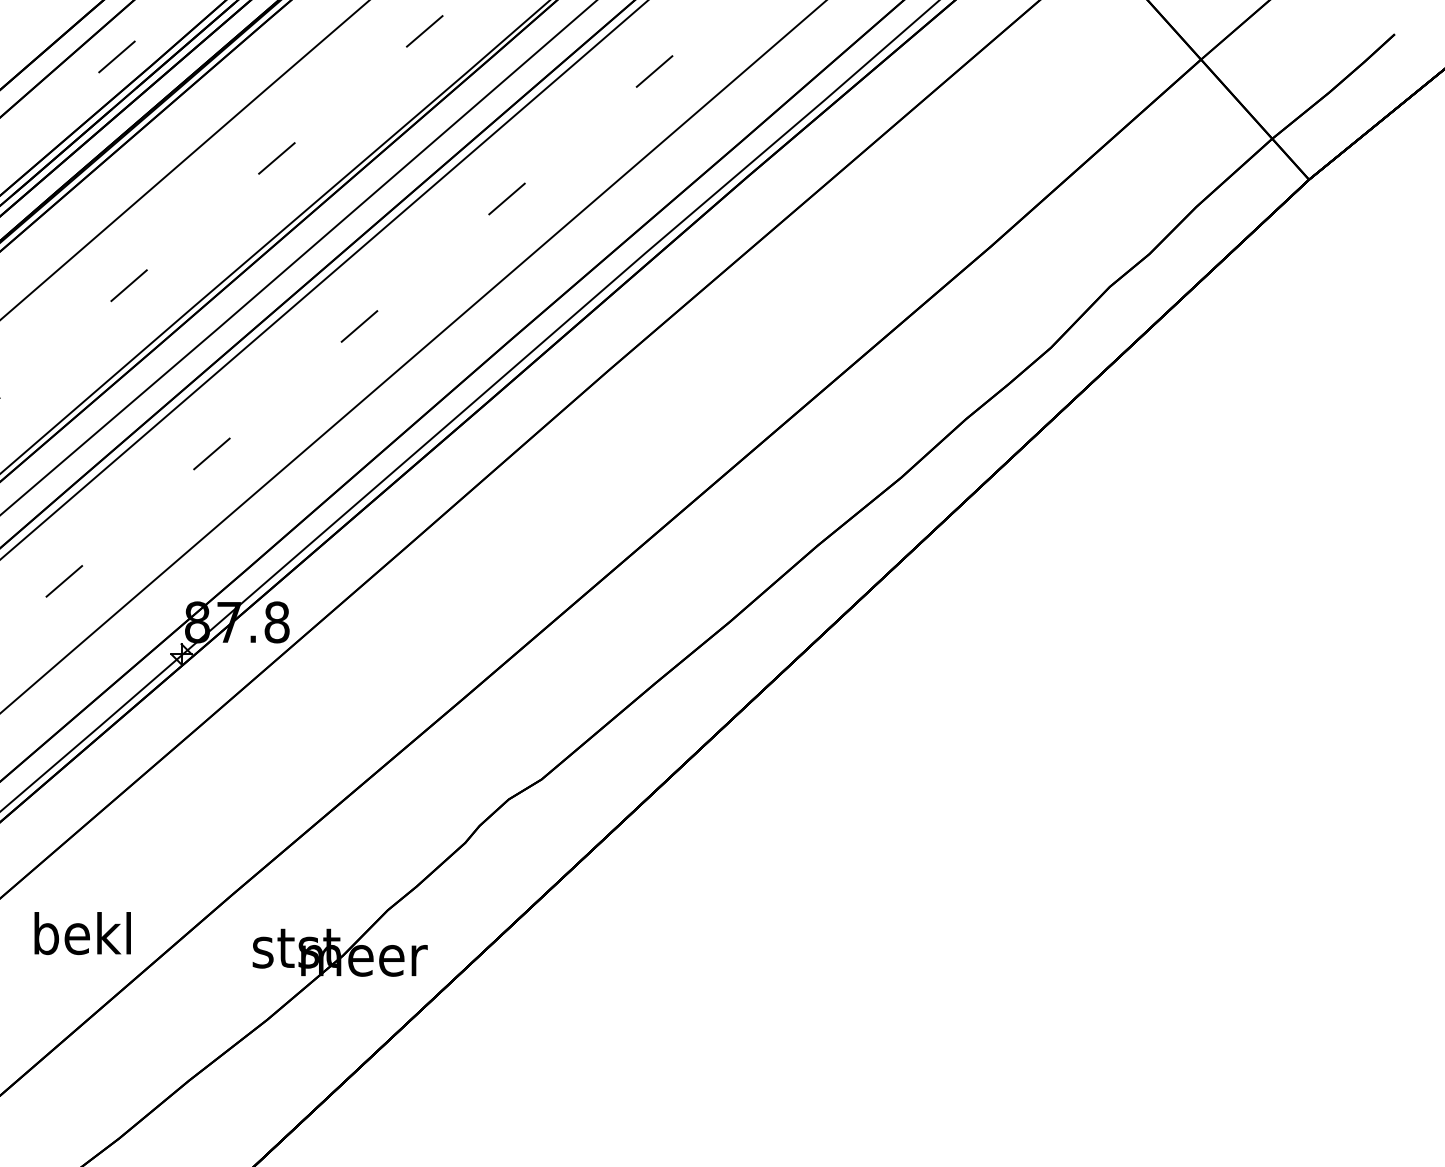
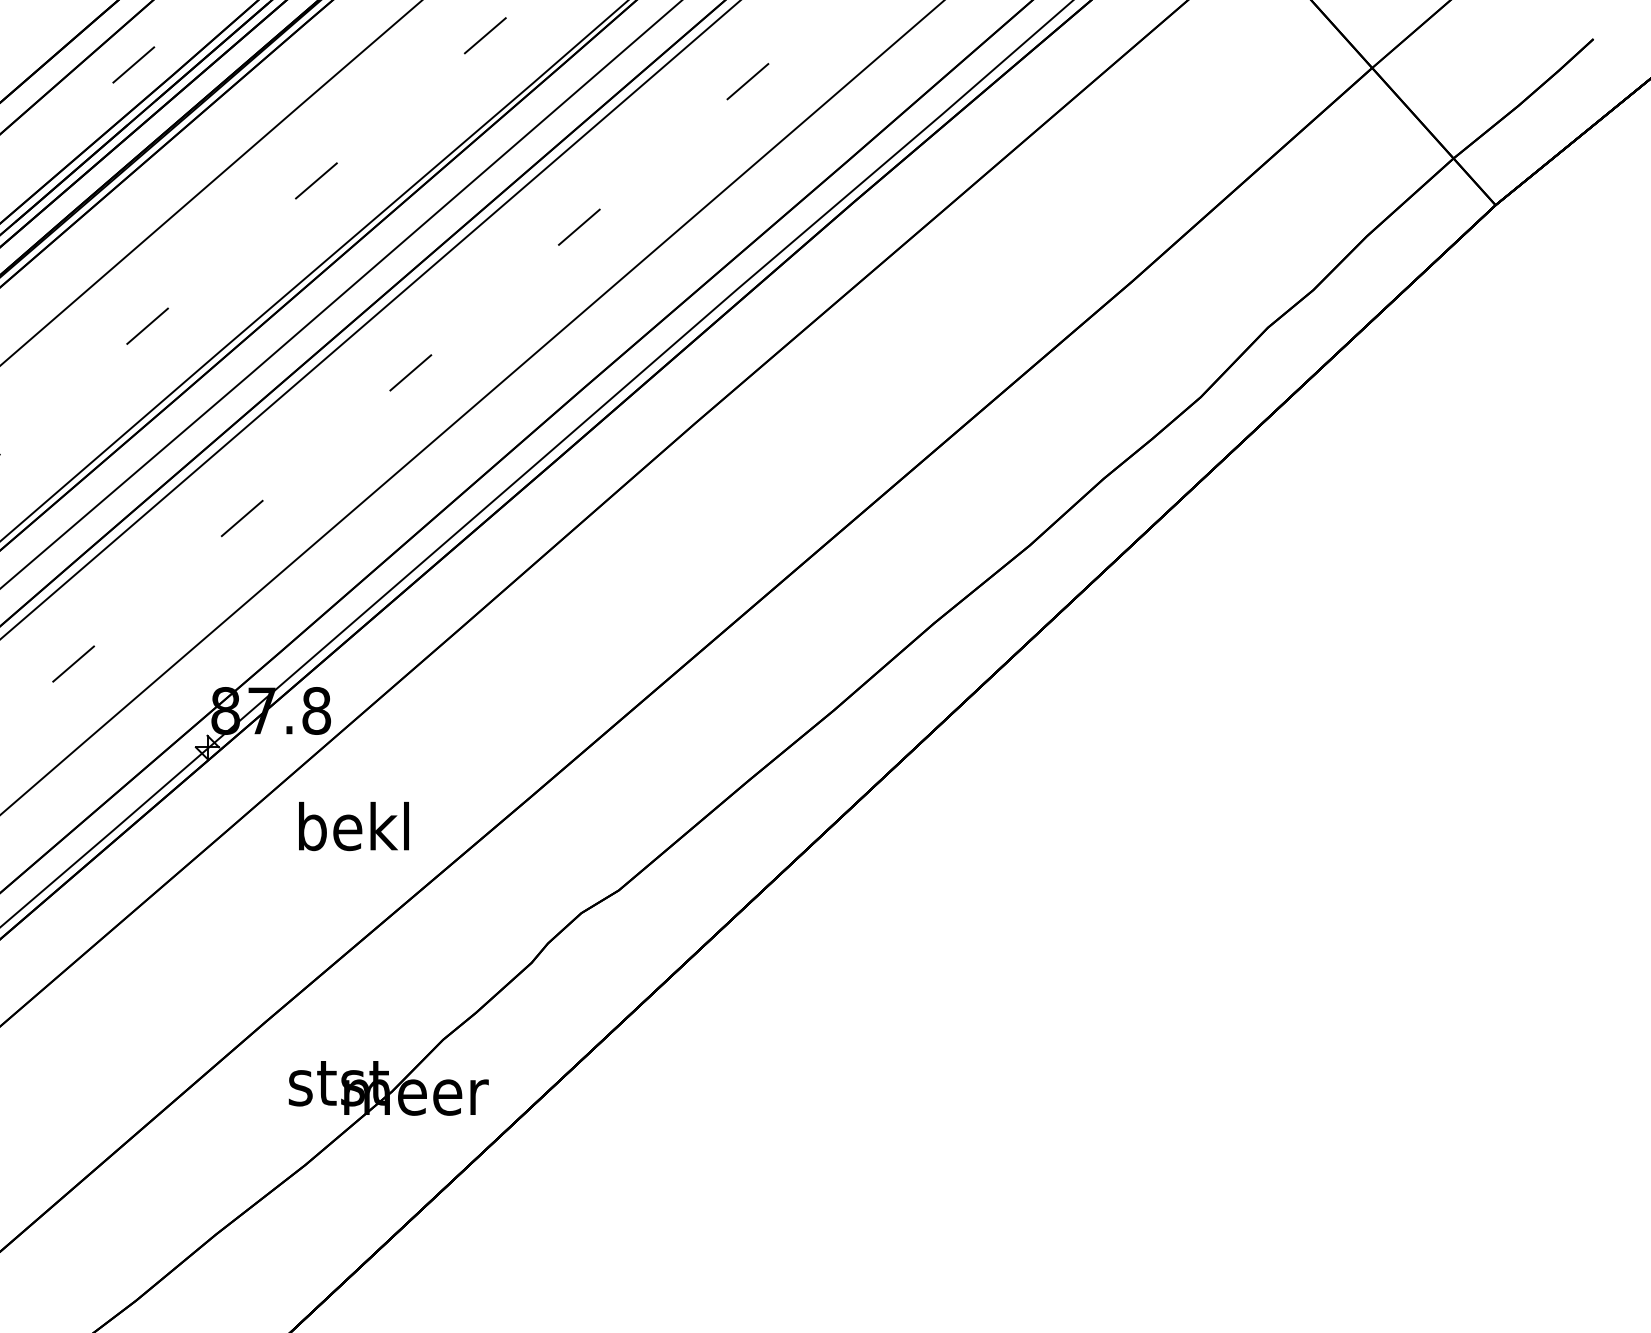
text: (82, 933) -> (353, 826), moved

